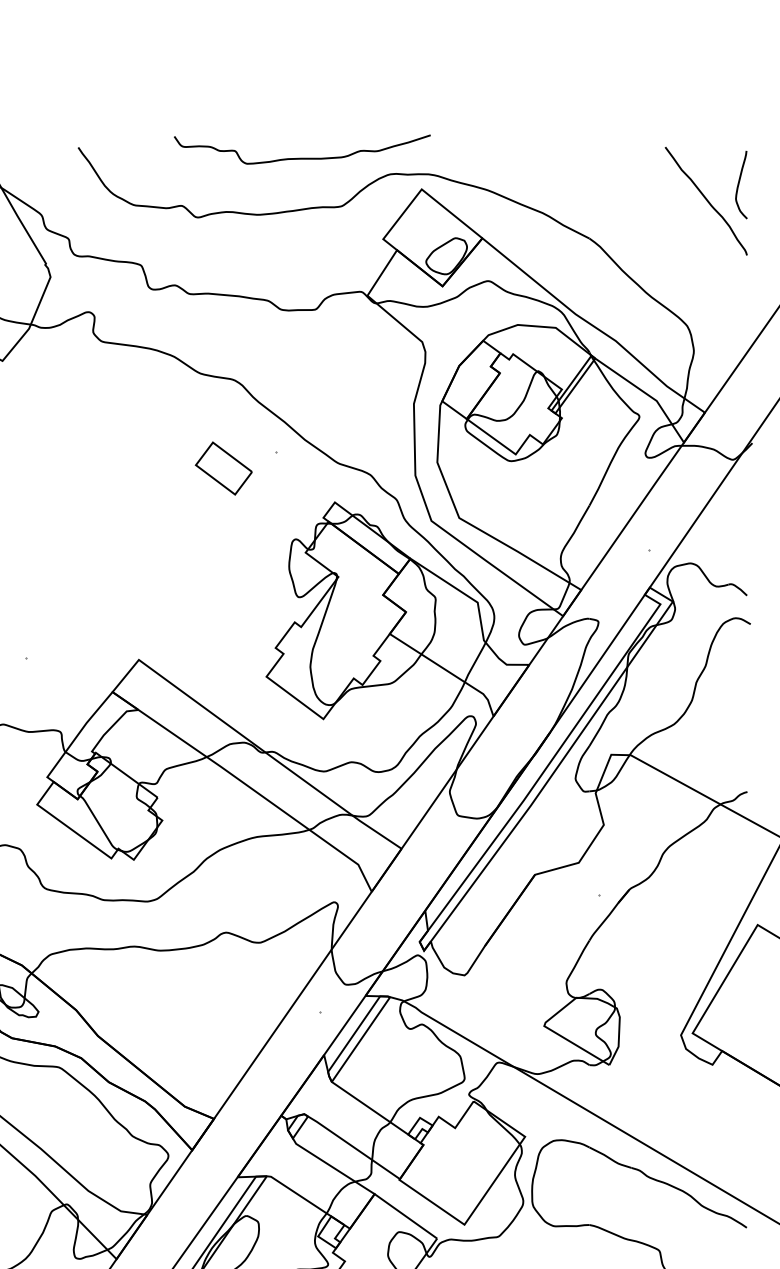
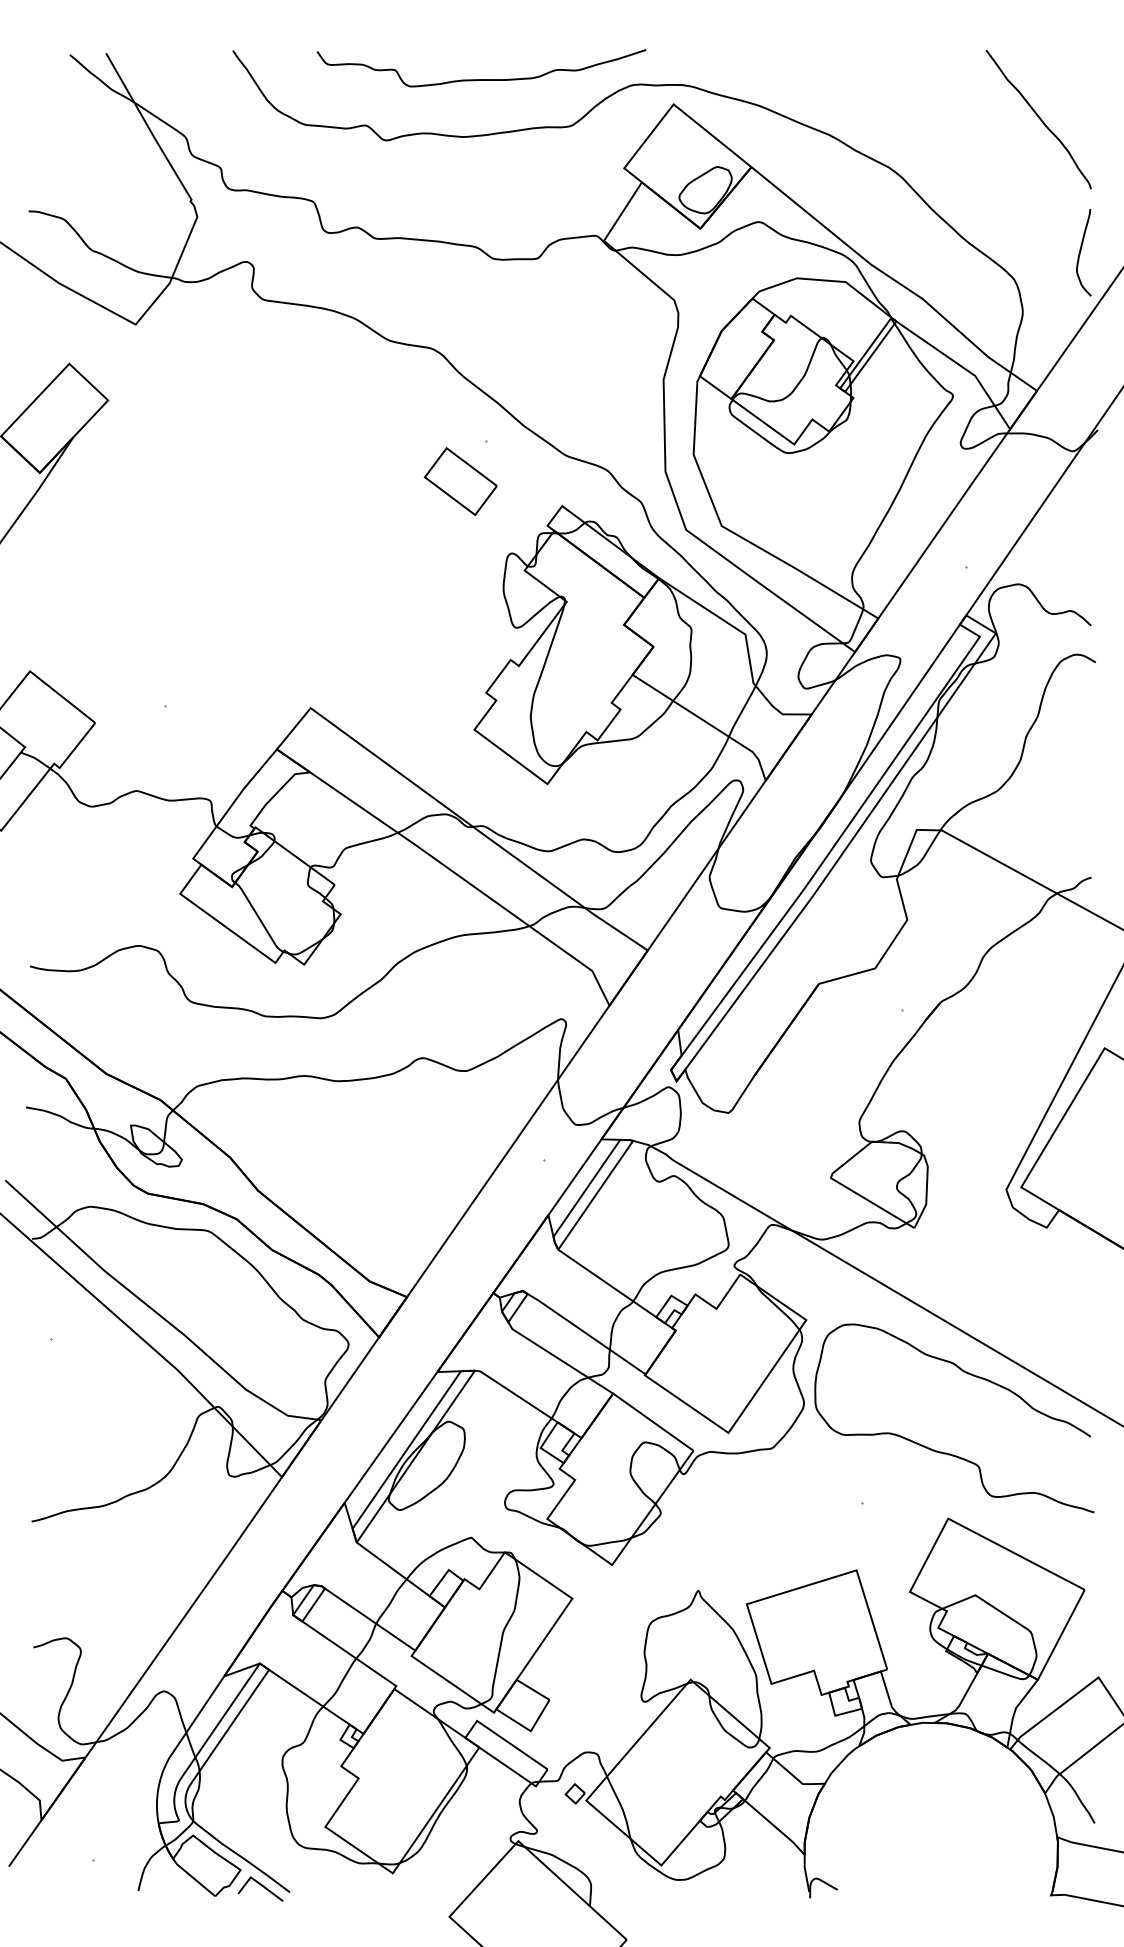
curve: (302, 158) -> (481, 79), moved
curve: (739, 184) -> (1081, 251), moved
part: (223, 468) -> (460, 481), moved

